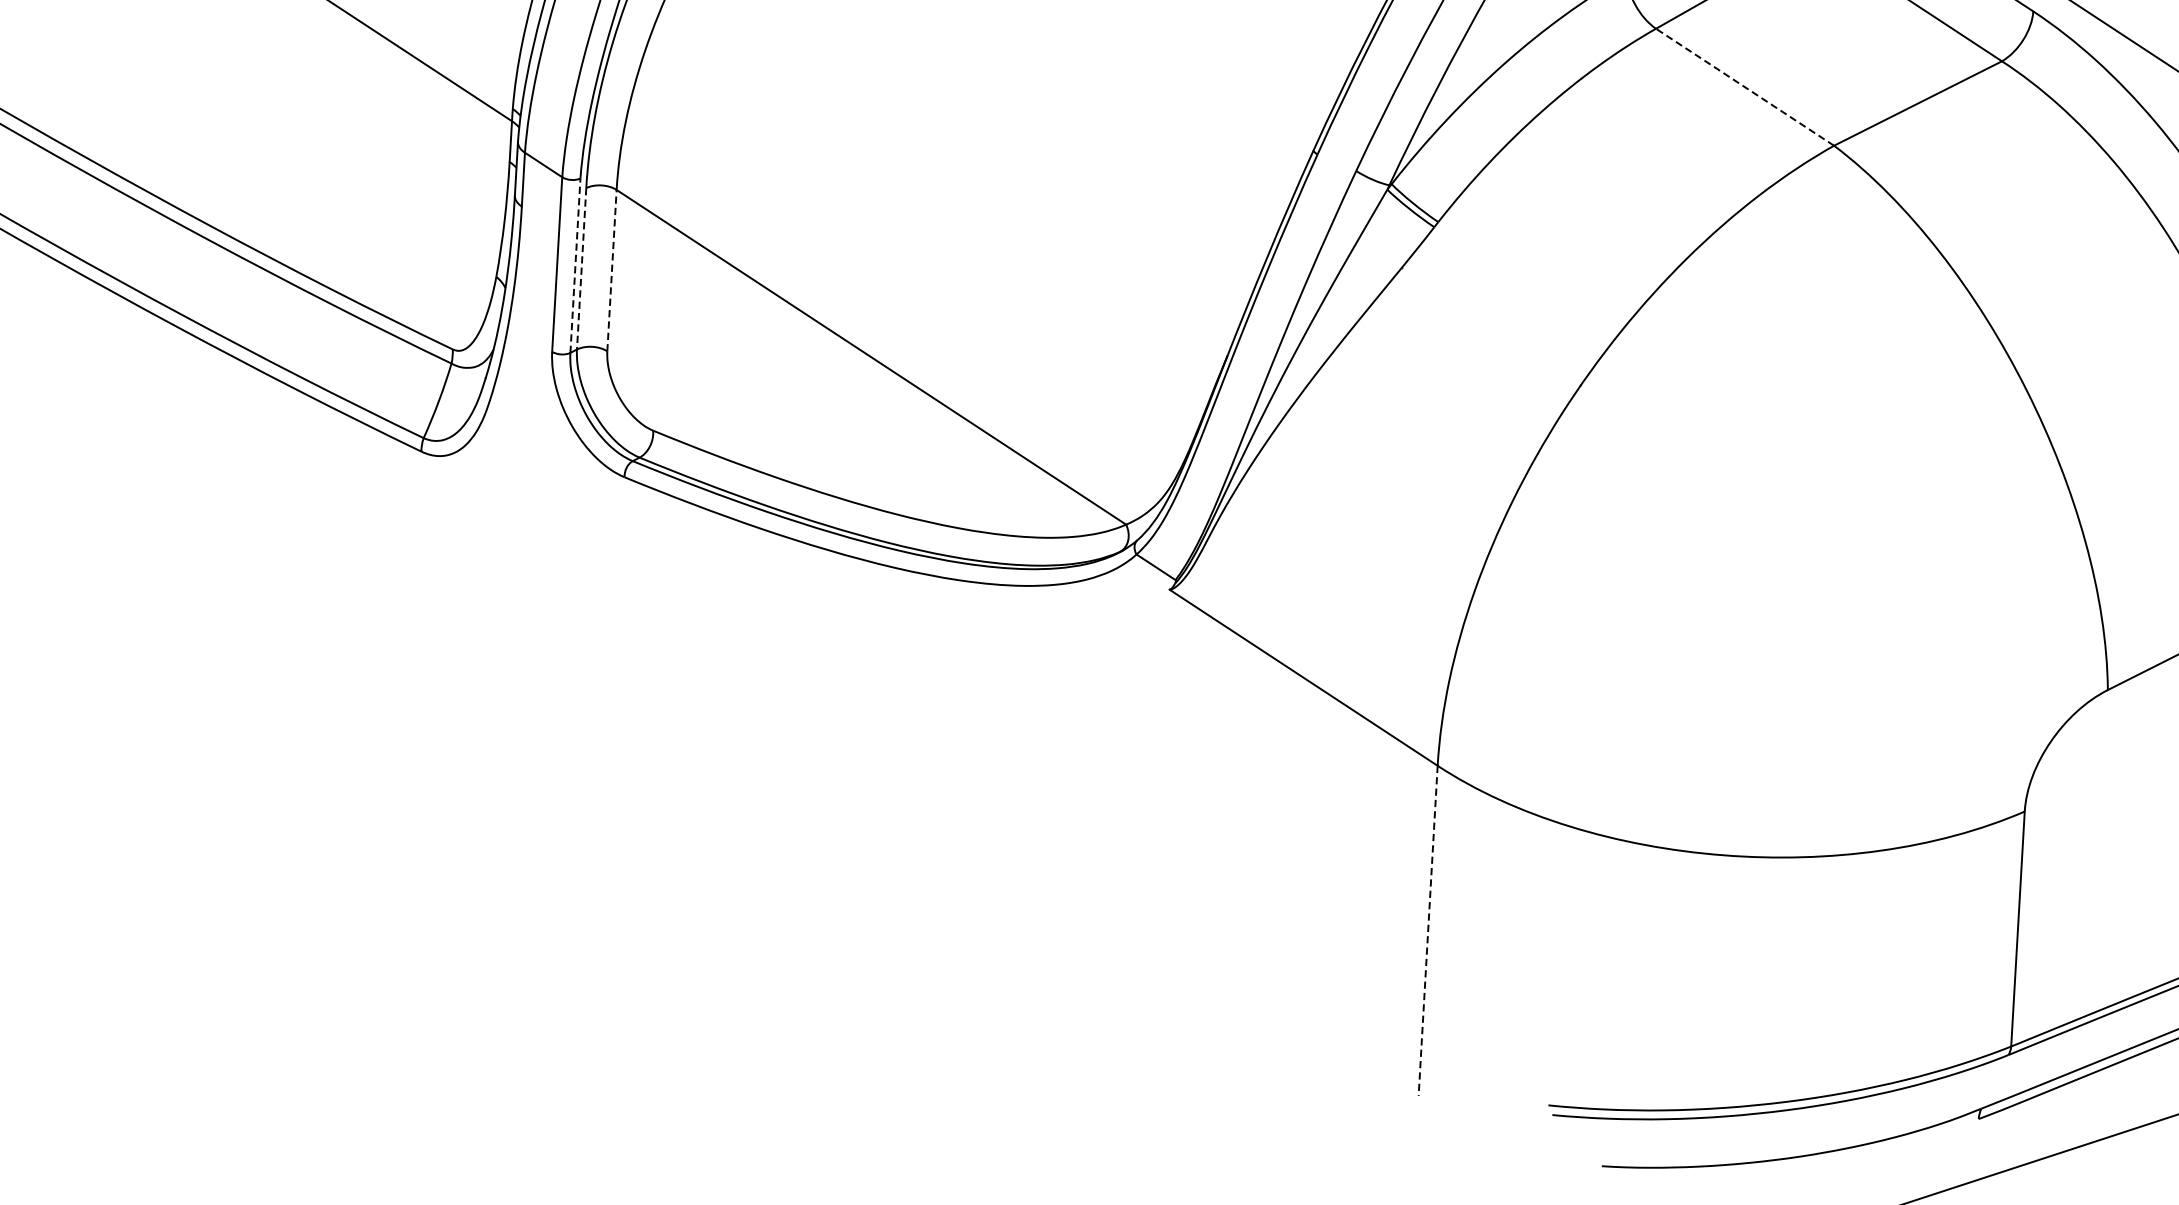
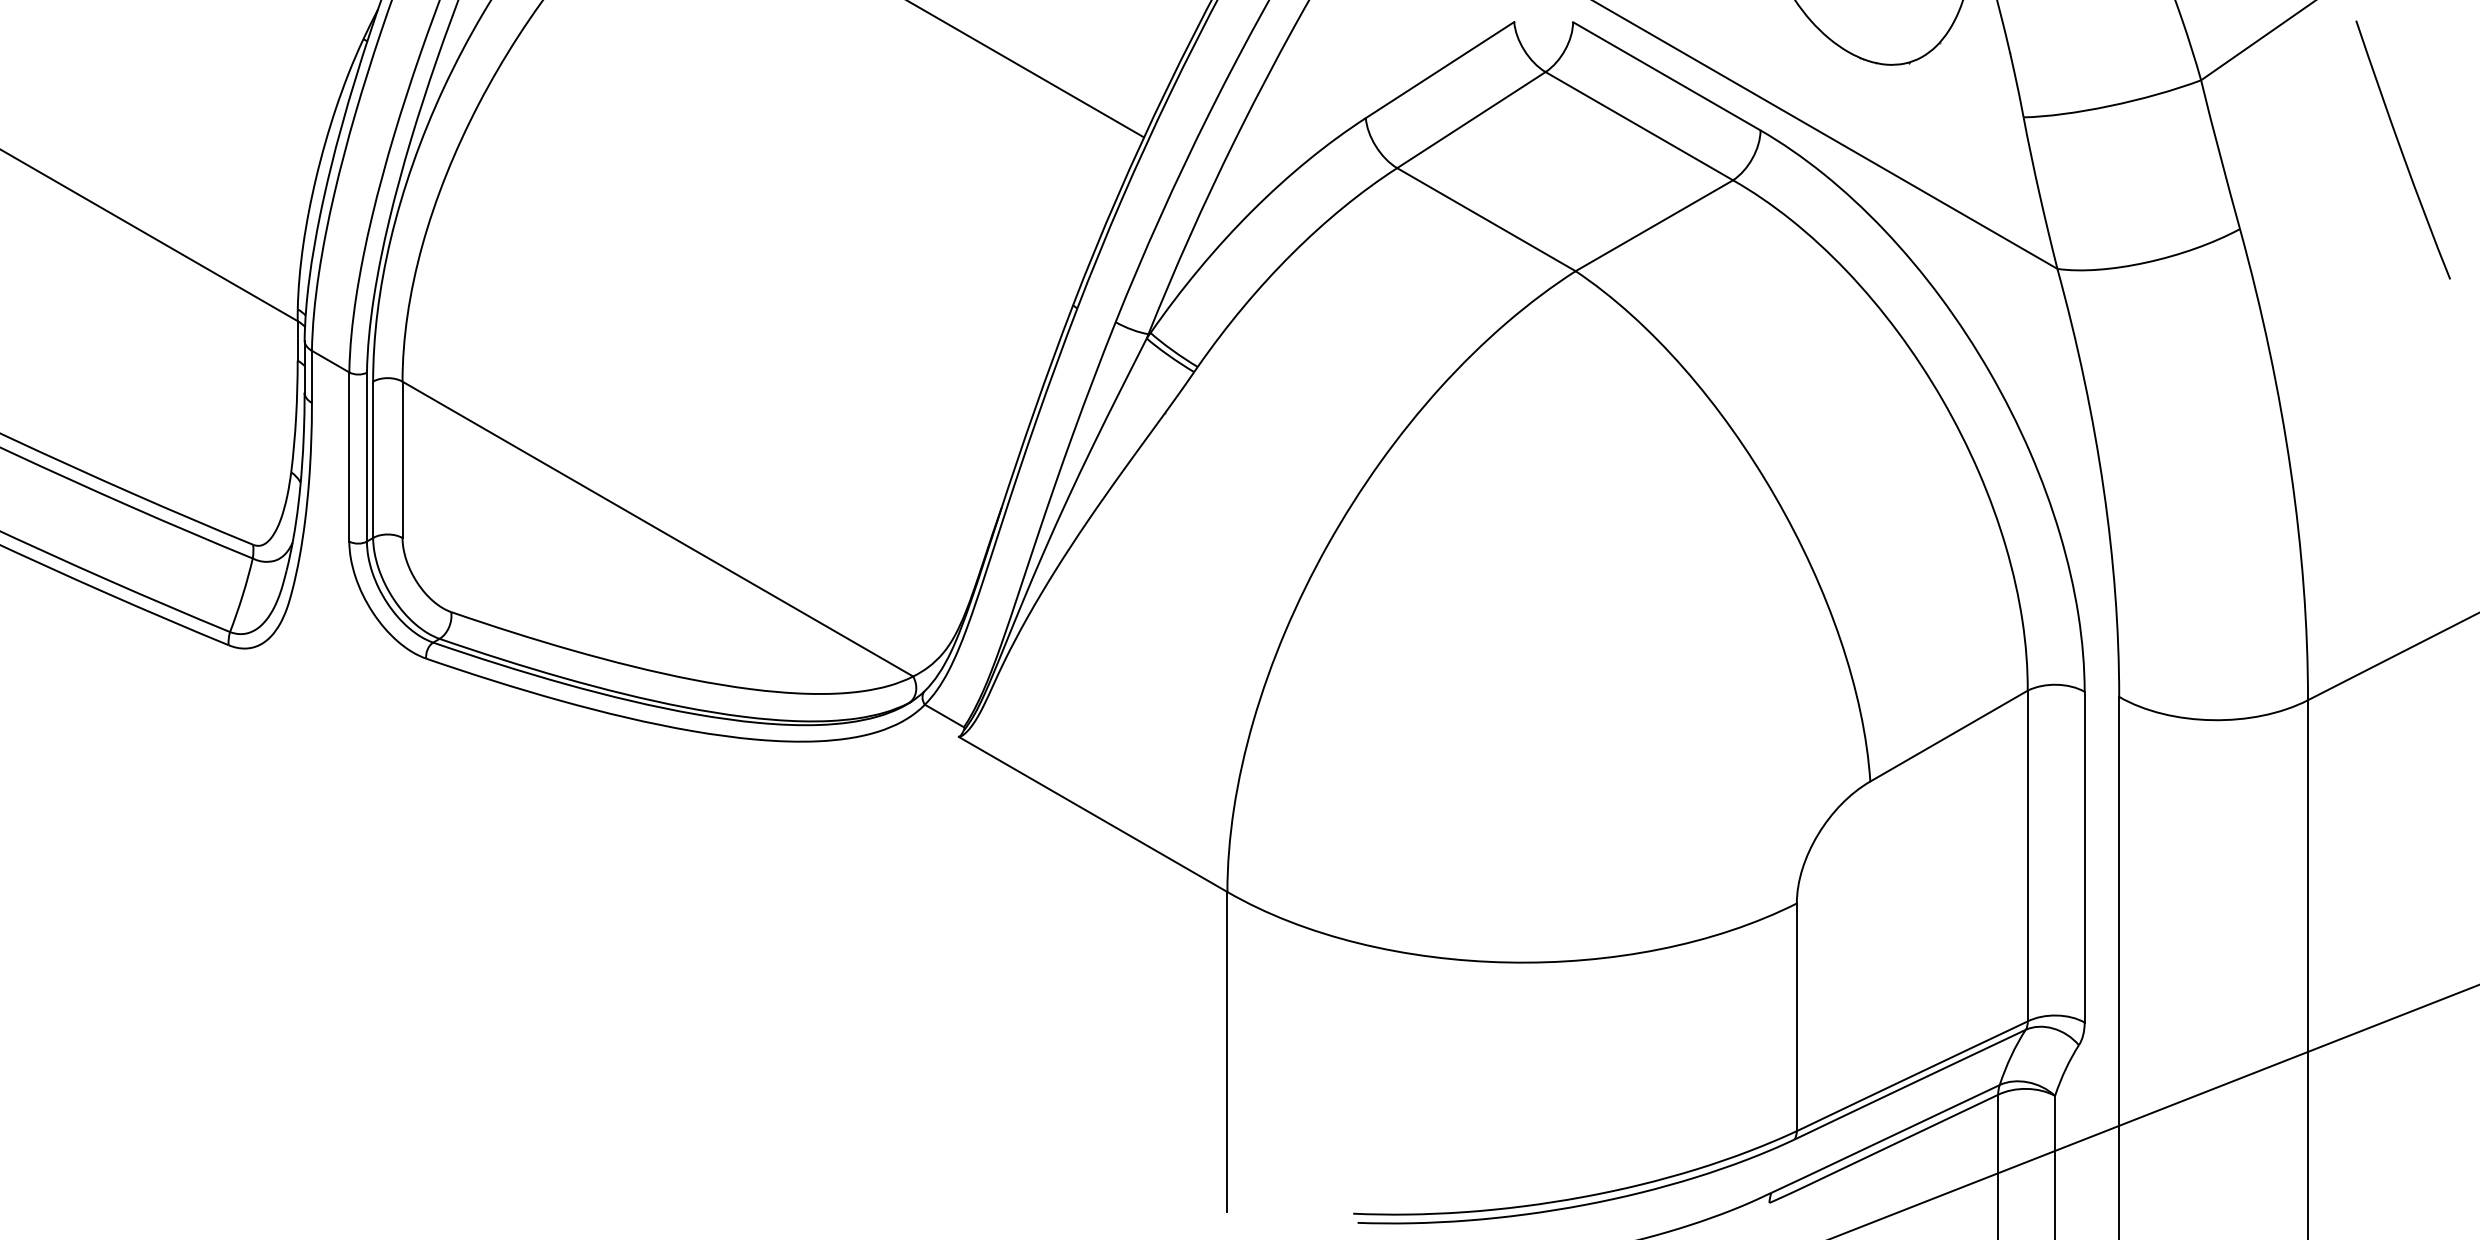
line: (1745, 87) -> (1486, 219), dashed -> solid
line: (574, 265) -> (366, 456), dashed -> solid
line: (581, 269) -> (373, 460), dashed -> solid
line: (611, 270) -> (402, 459), dashed -> solid
line: (1428, 930) -> (1227, 1051), dashed -> solid

